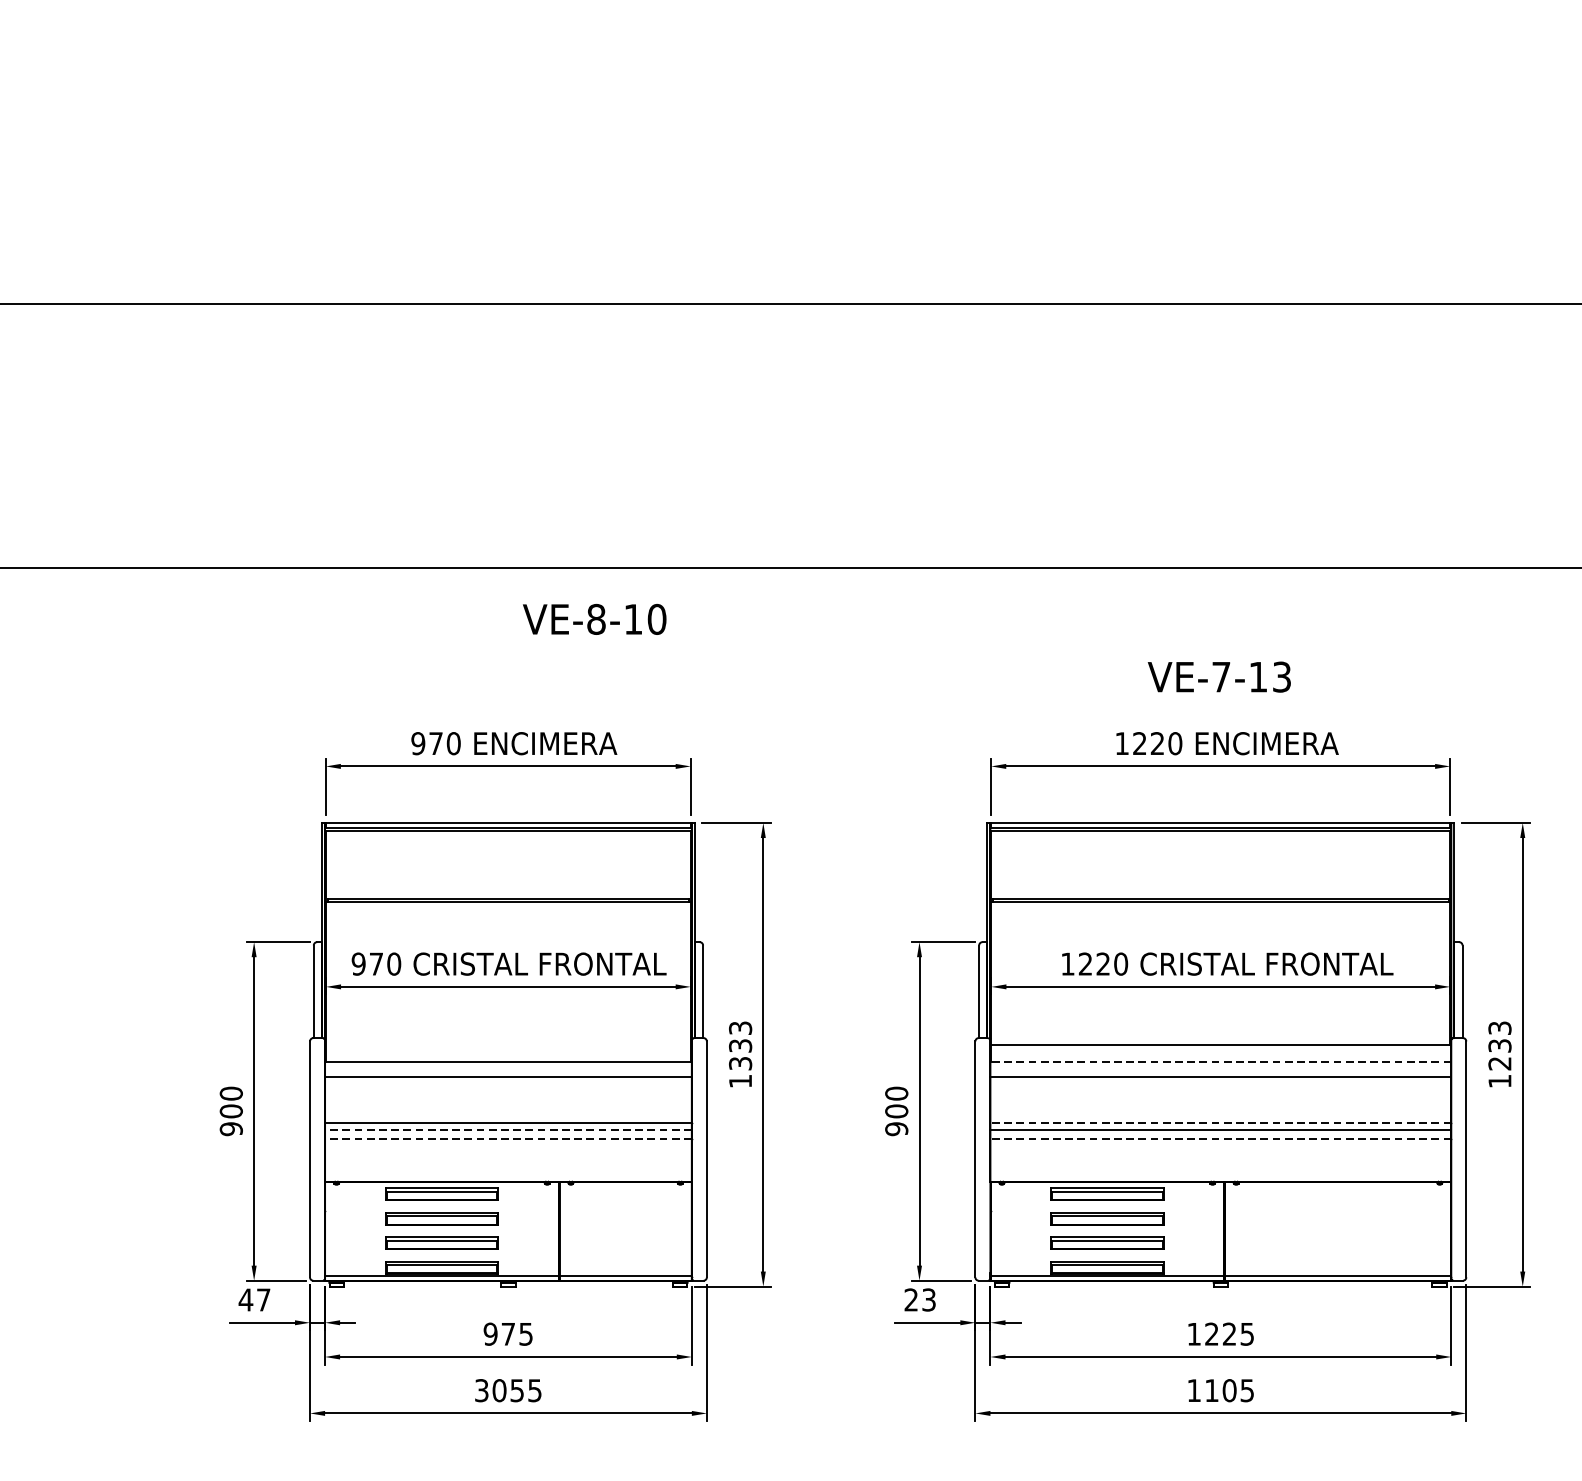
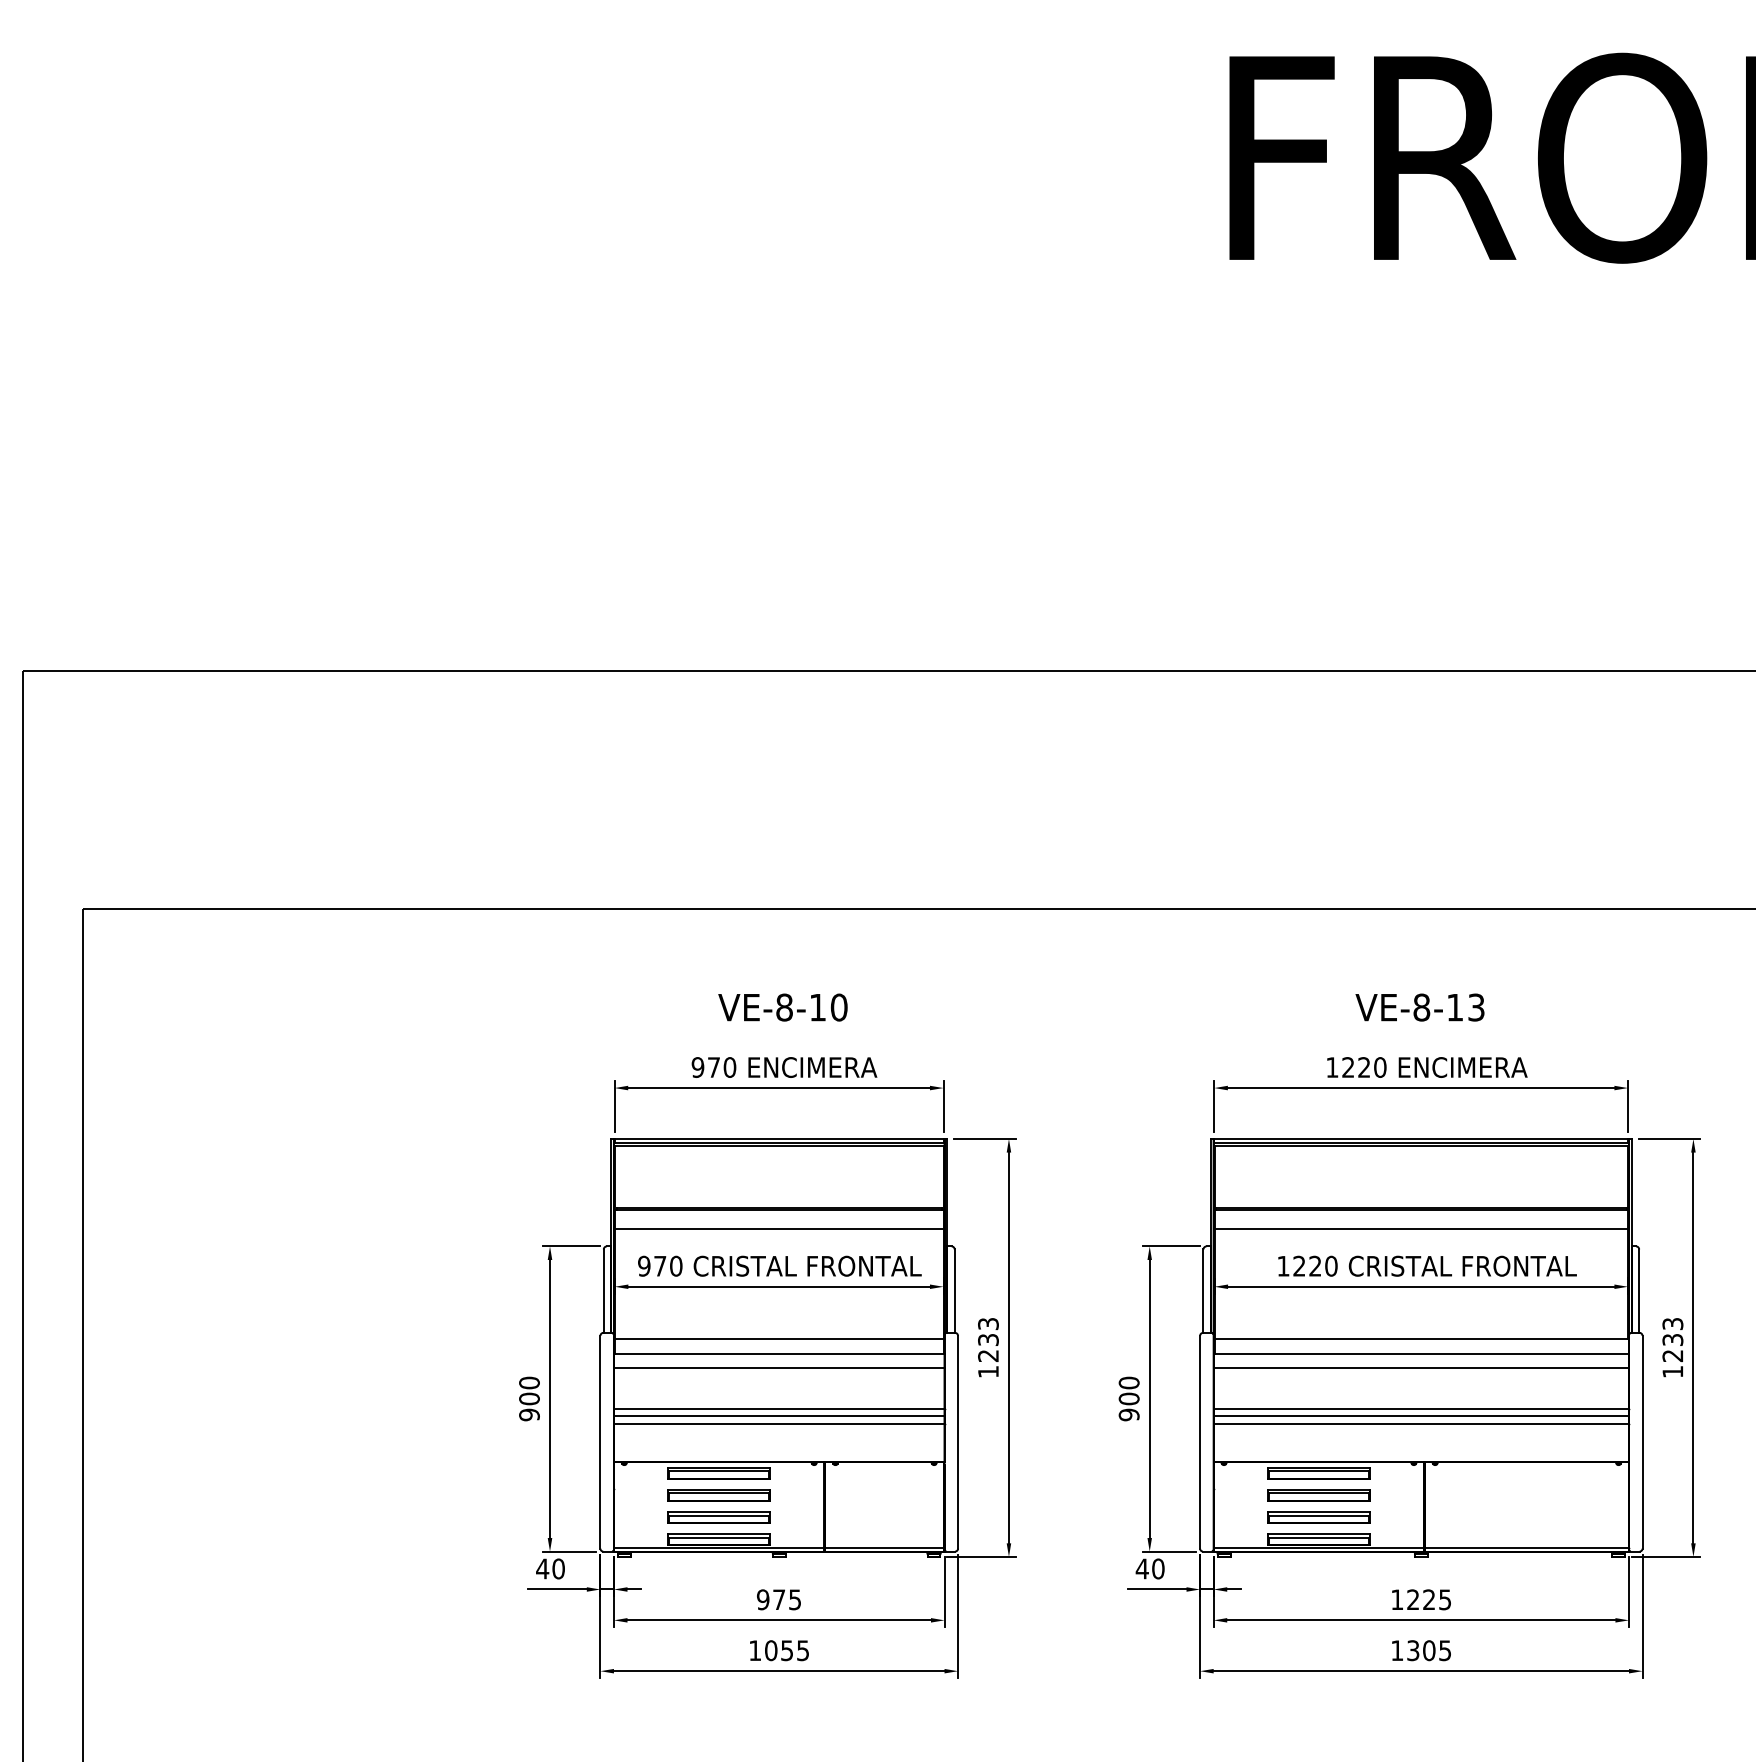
text: (594, 619) -> (782, 1007), moved
text: (1221, 677) -> (1421, 1007), VE-7-13 -> VE-8-13
line: (507, 922) -> (778, 1228), added
line: (1219, 922) -> (1420, 1228), added
line: (507, 1045) -> (778, 1339), added
line: (1221, 1062) -> (1421, 1354), dashed -> solid
text: (740, 1063) -> (988, 1355), 1333 -> 1233
line: (1221, 1123) -> (1421, 1409), dashed -> solid
line: (507, 1129) -> (778, 1415), dashed -> solid
line: (507, 1138) -> (778, 1423), dashed -> solid
line: (1221, 1138) -> (1421, 1423), dashed -> solid
text: (263, 1299) -> (558, 1568), 47 -> 40
text: (919, 1299) -> (1149, 1568), 23 -> 40
text: (482, 1390) -> (755, 1650), 3055 -> 1055
text: (1212, 1390) -> (1413, 1650), 1105 -> 1305

